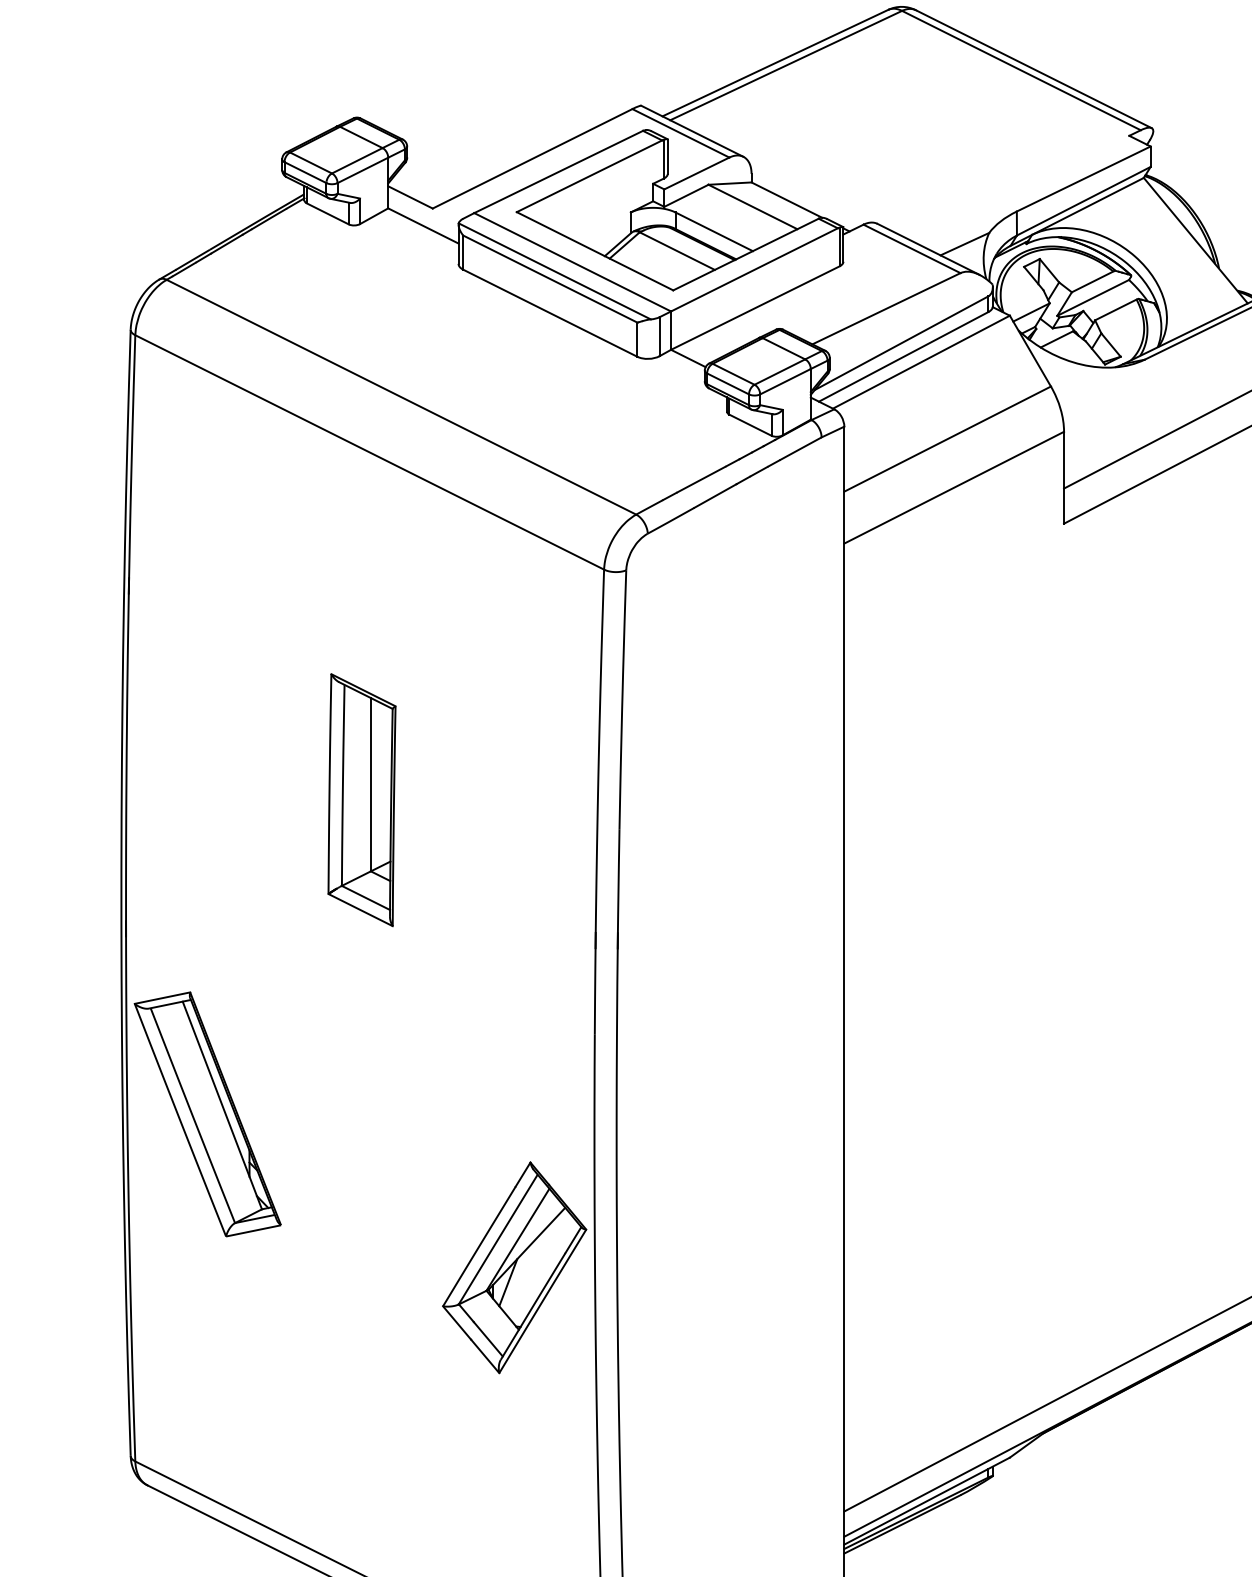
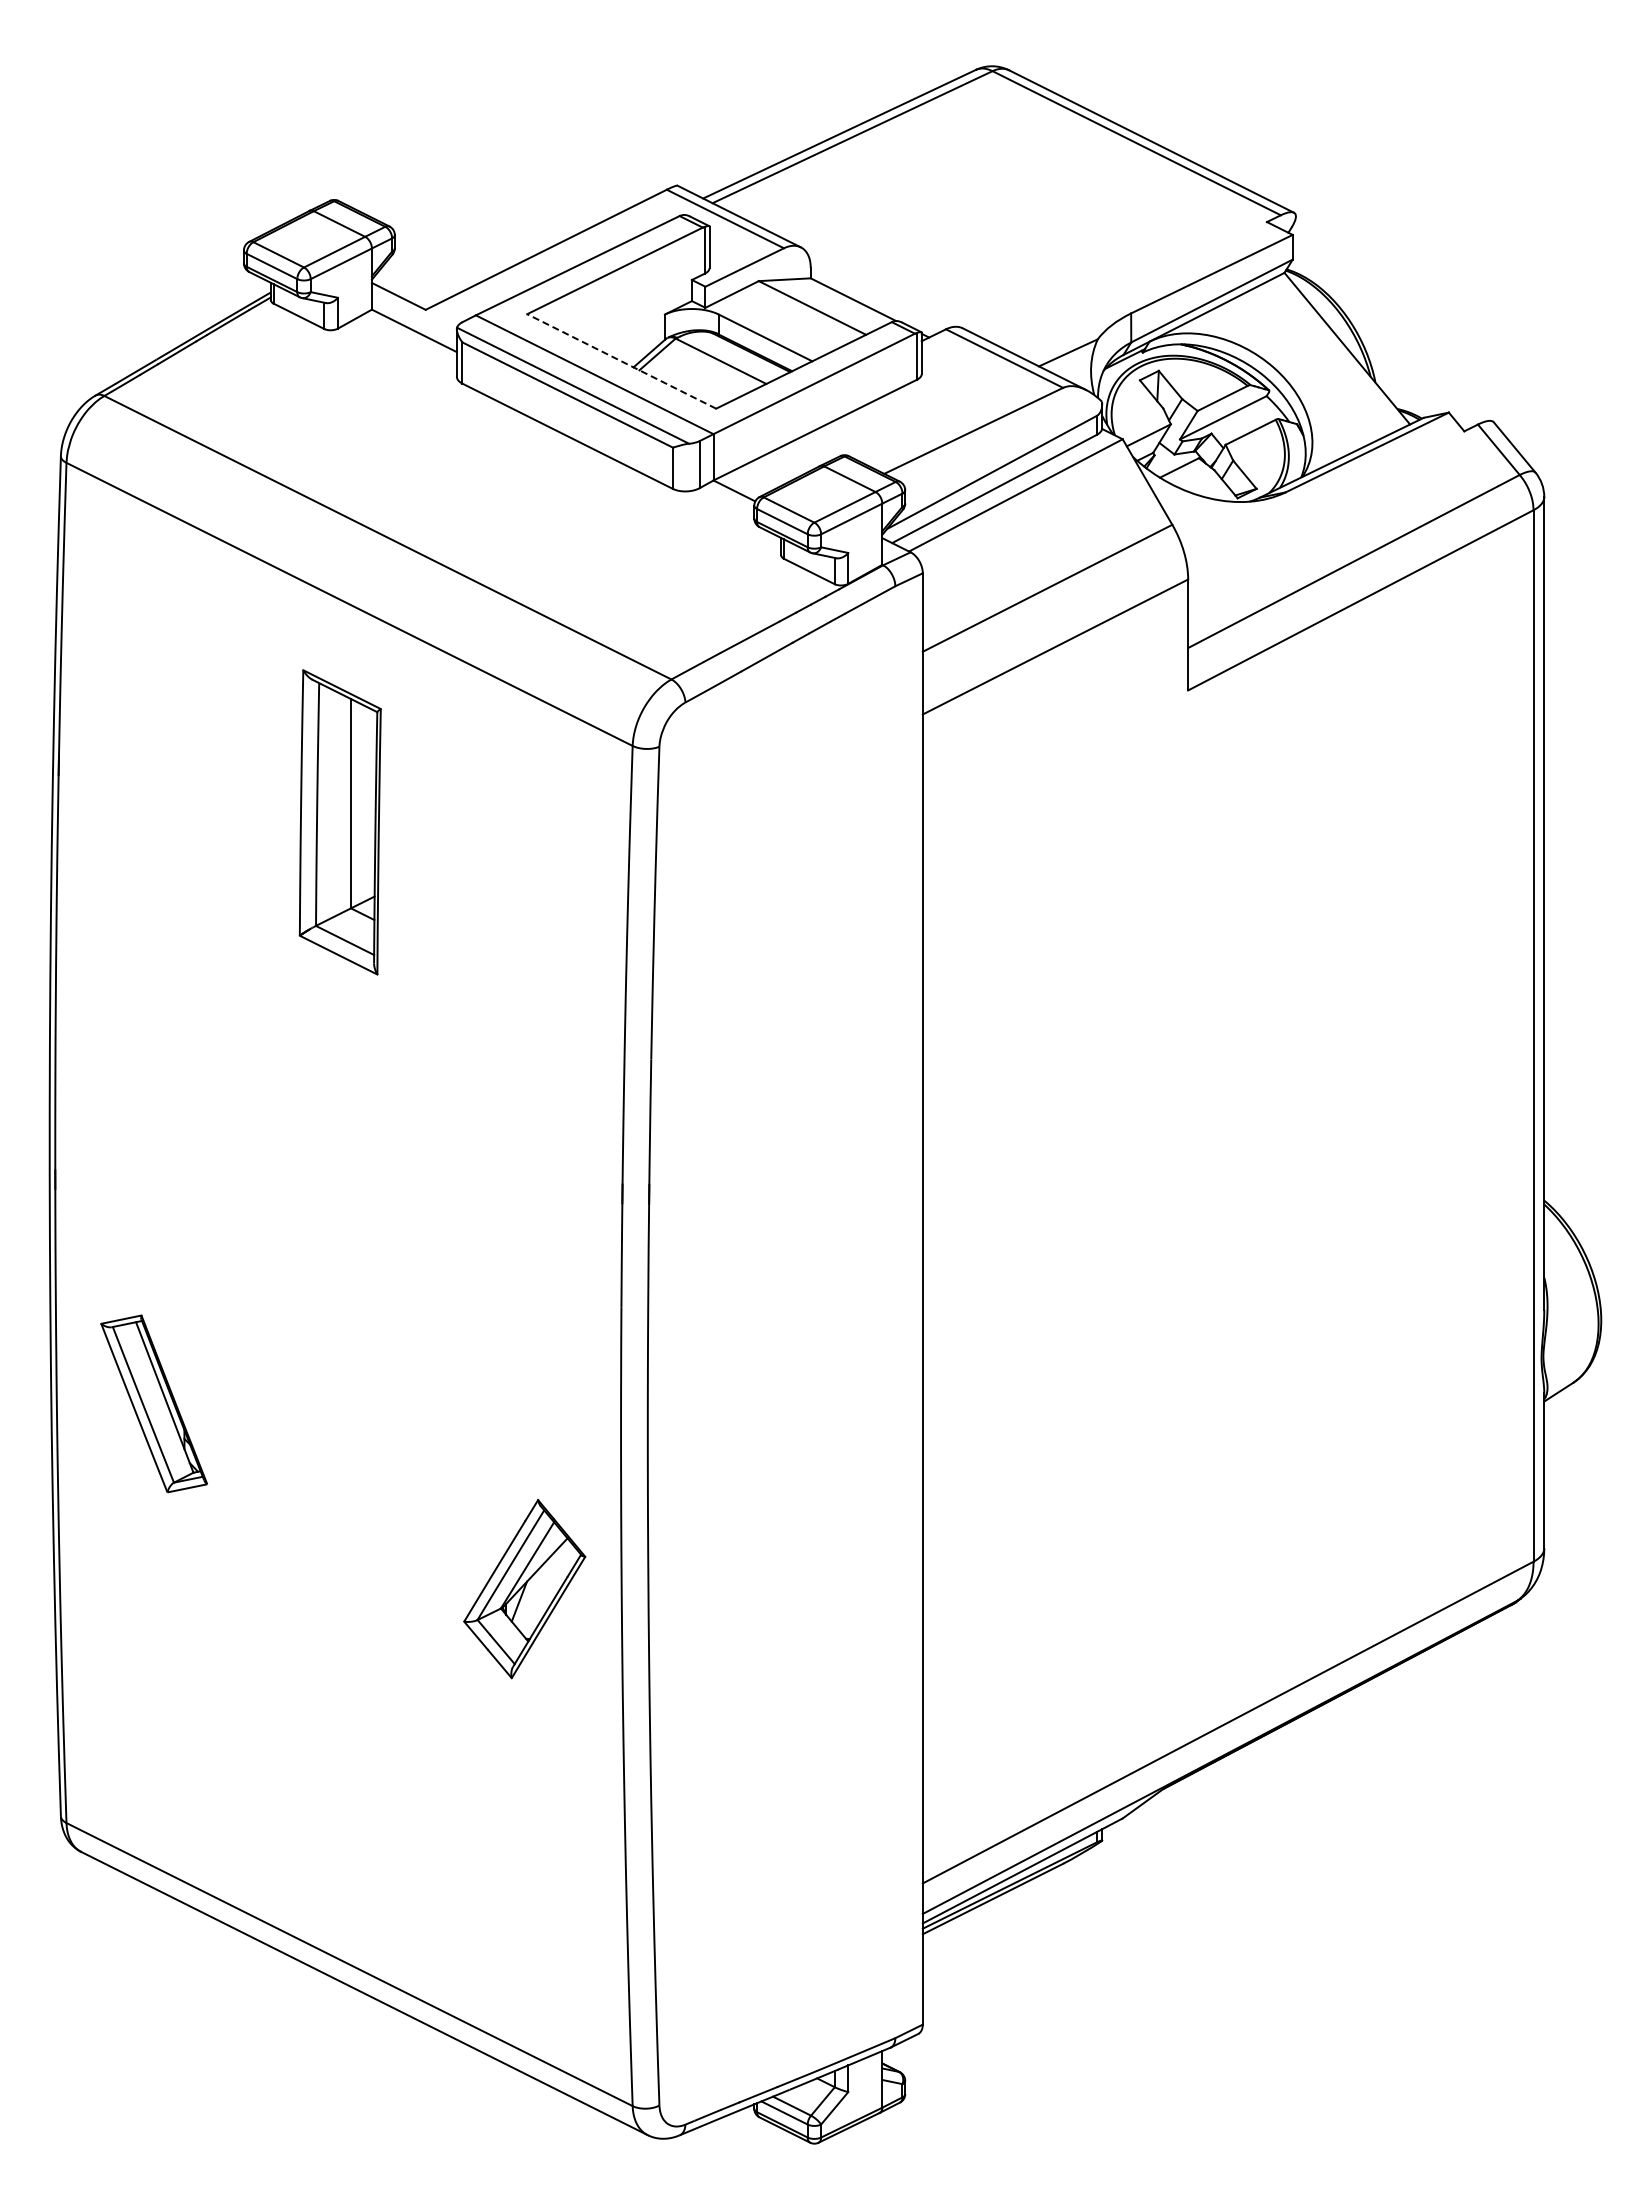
line: (594, 251) -> (621, 361), solid -> dashed
part: (361, 800) -> (339, 822), moved
part: (208, 1114) -> (154, 1403), size x0.6
part: (514, 1267) -> (524, 1588), size x0.7

